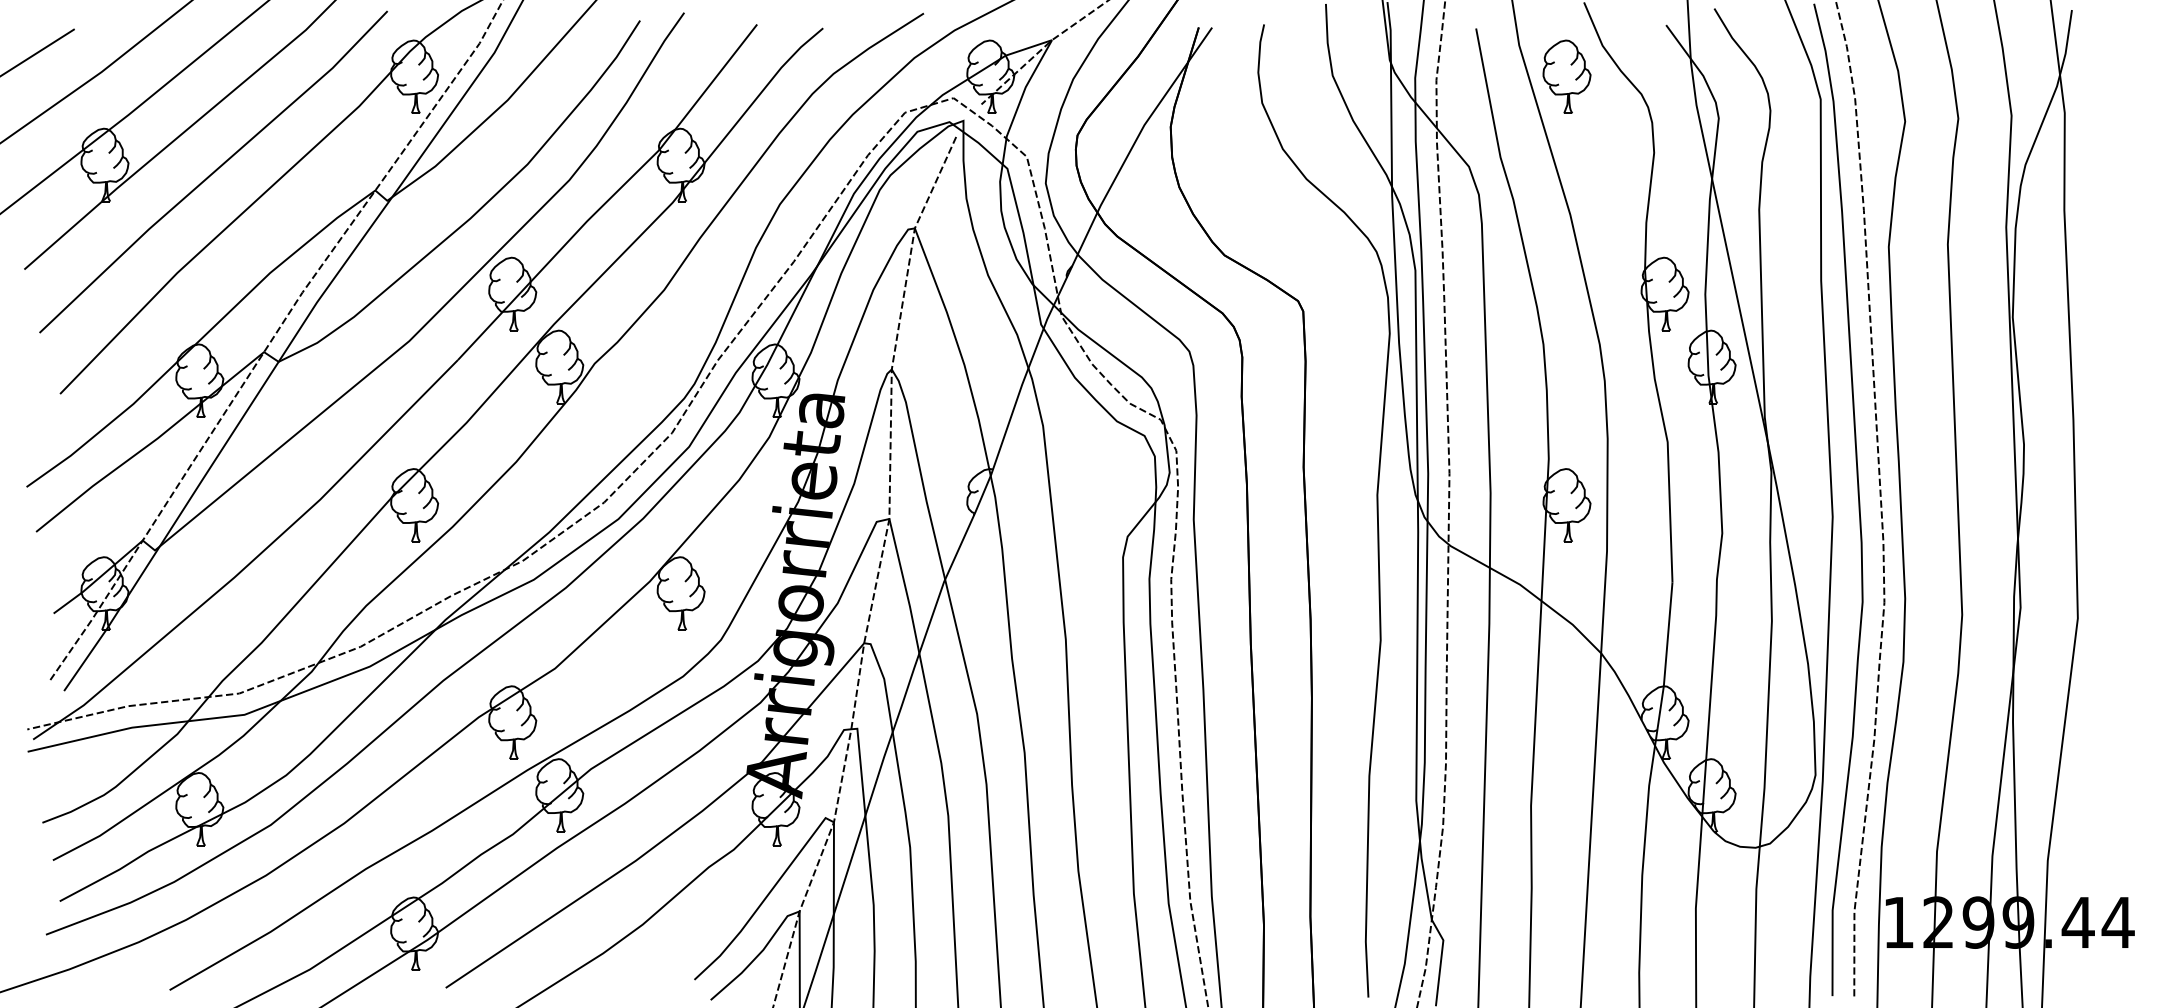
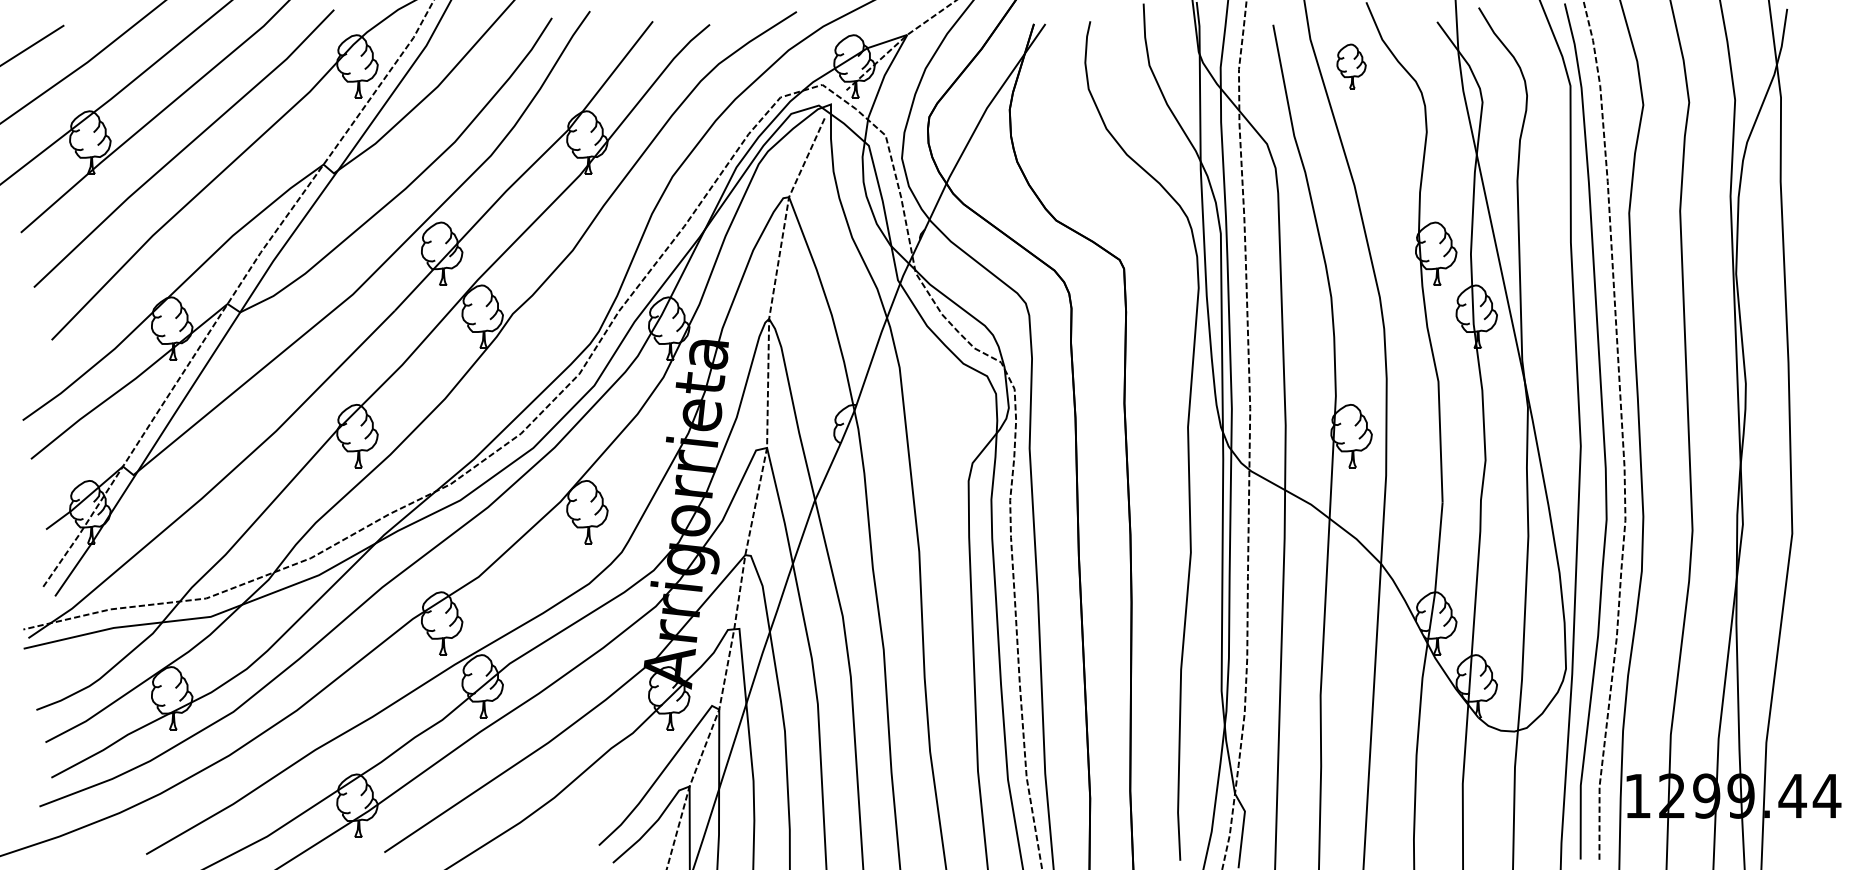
part: (1566, 76) -> (1351, 66), size x0.7

